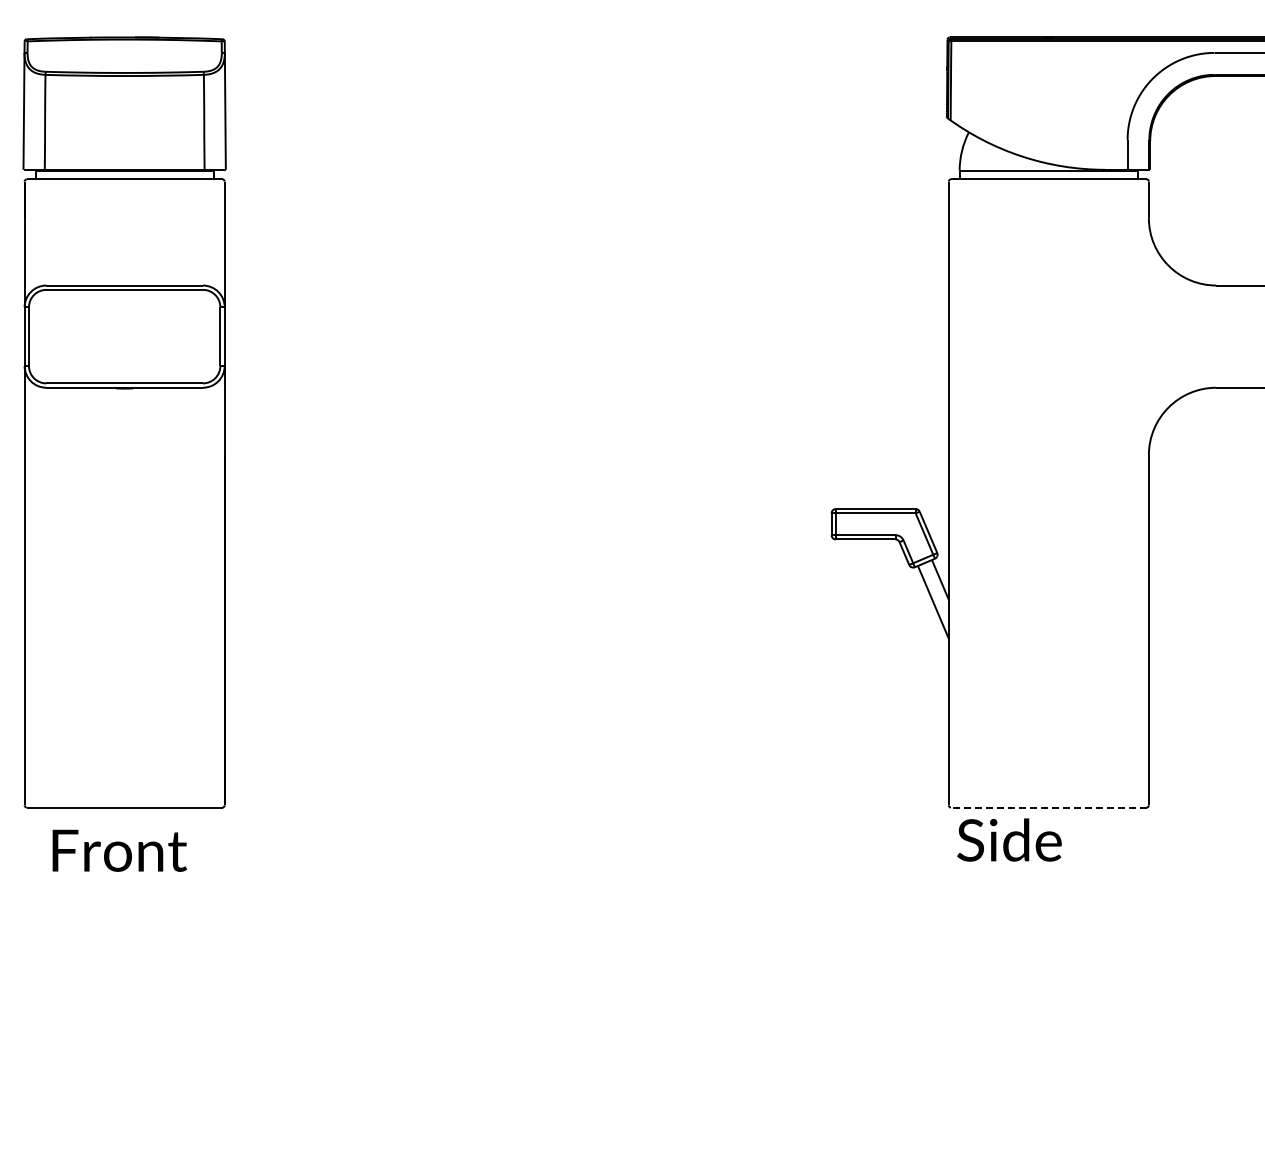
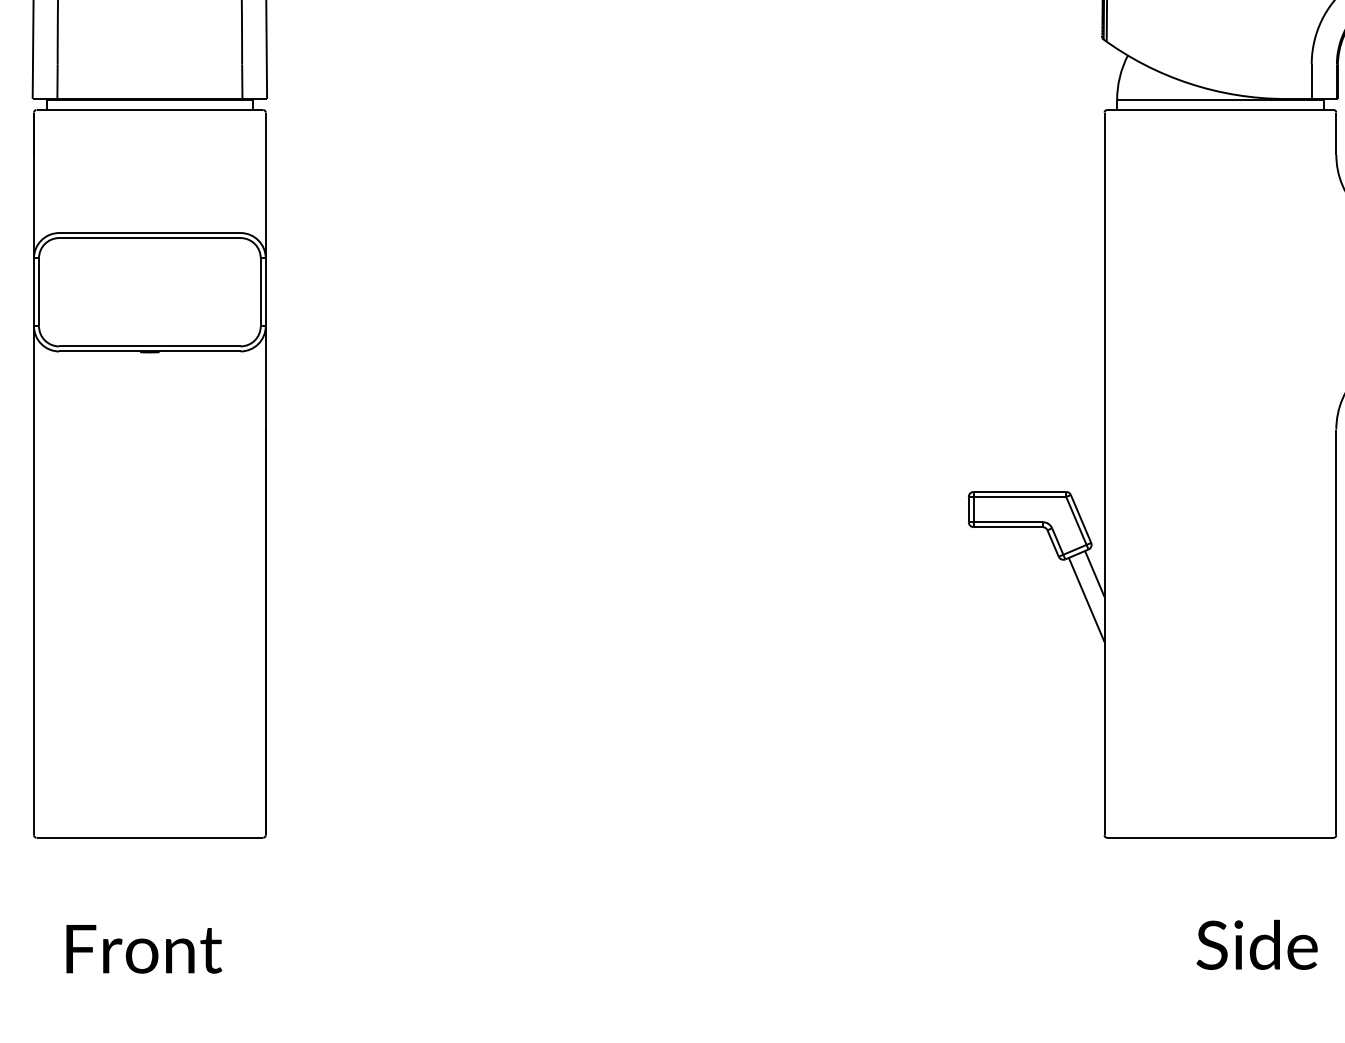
line: (1048, 807) -> (1220, 837), dashed -> solid
text: (1009, 839) -> (1257, 944), moved
text: (119, 850) -> (143, 948), moved

